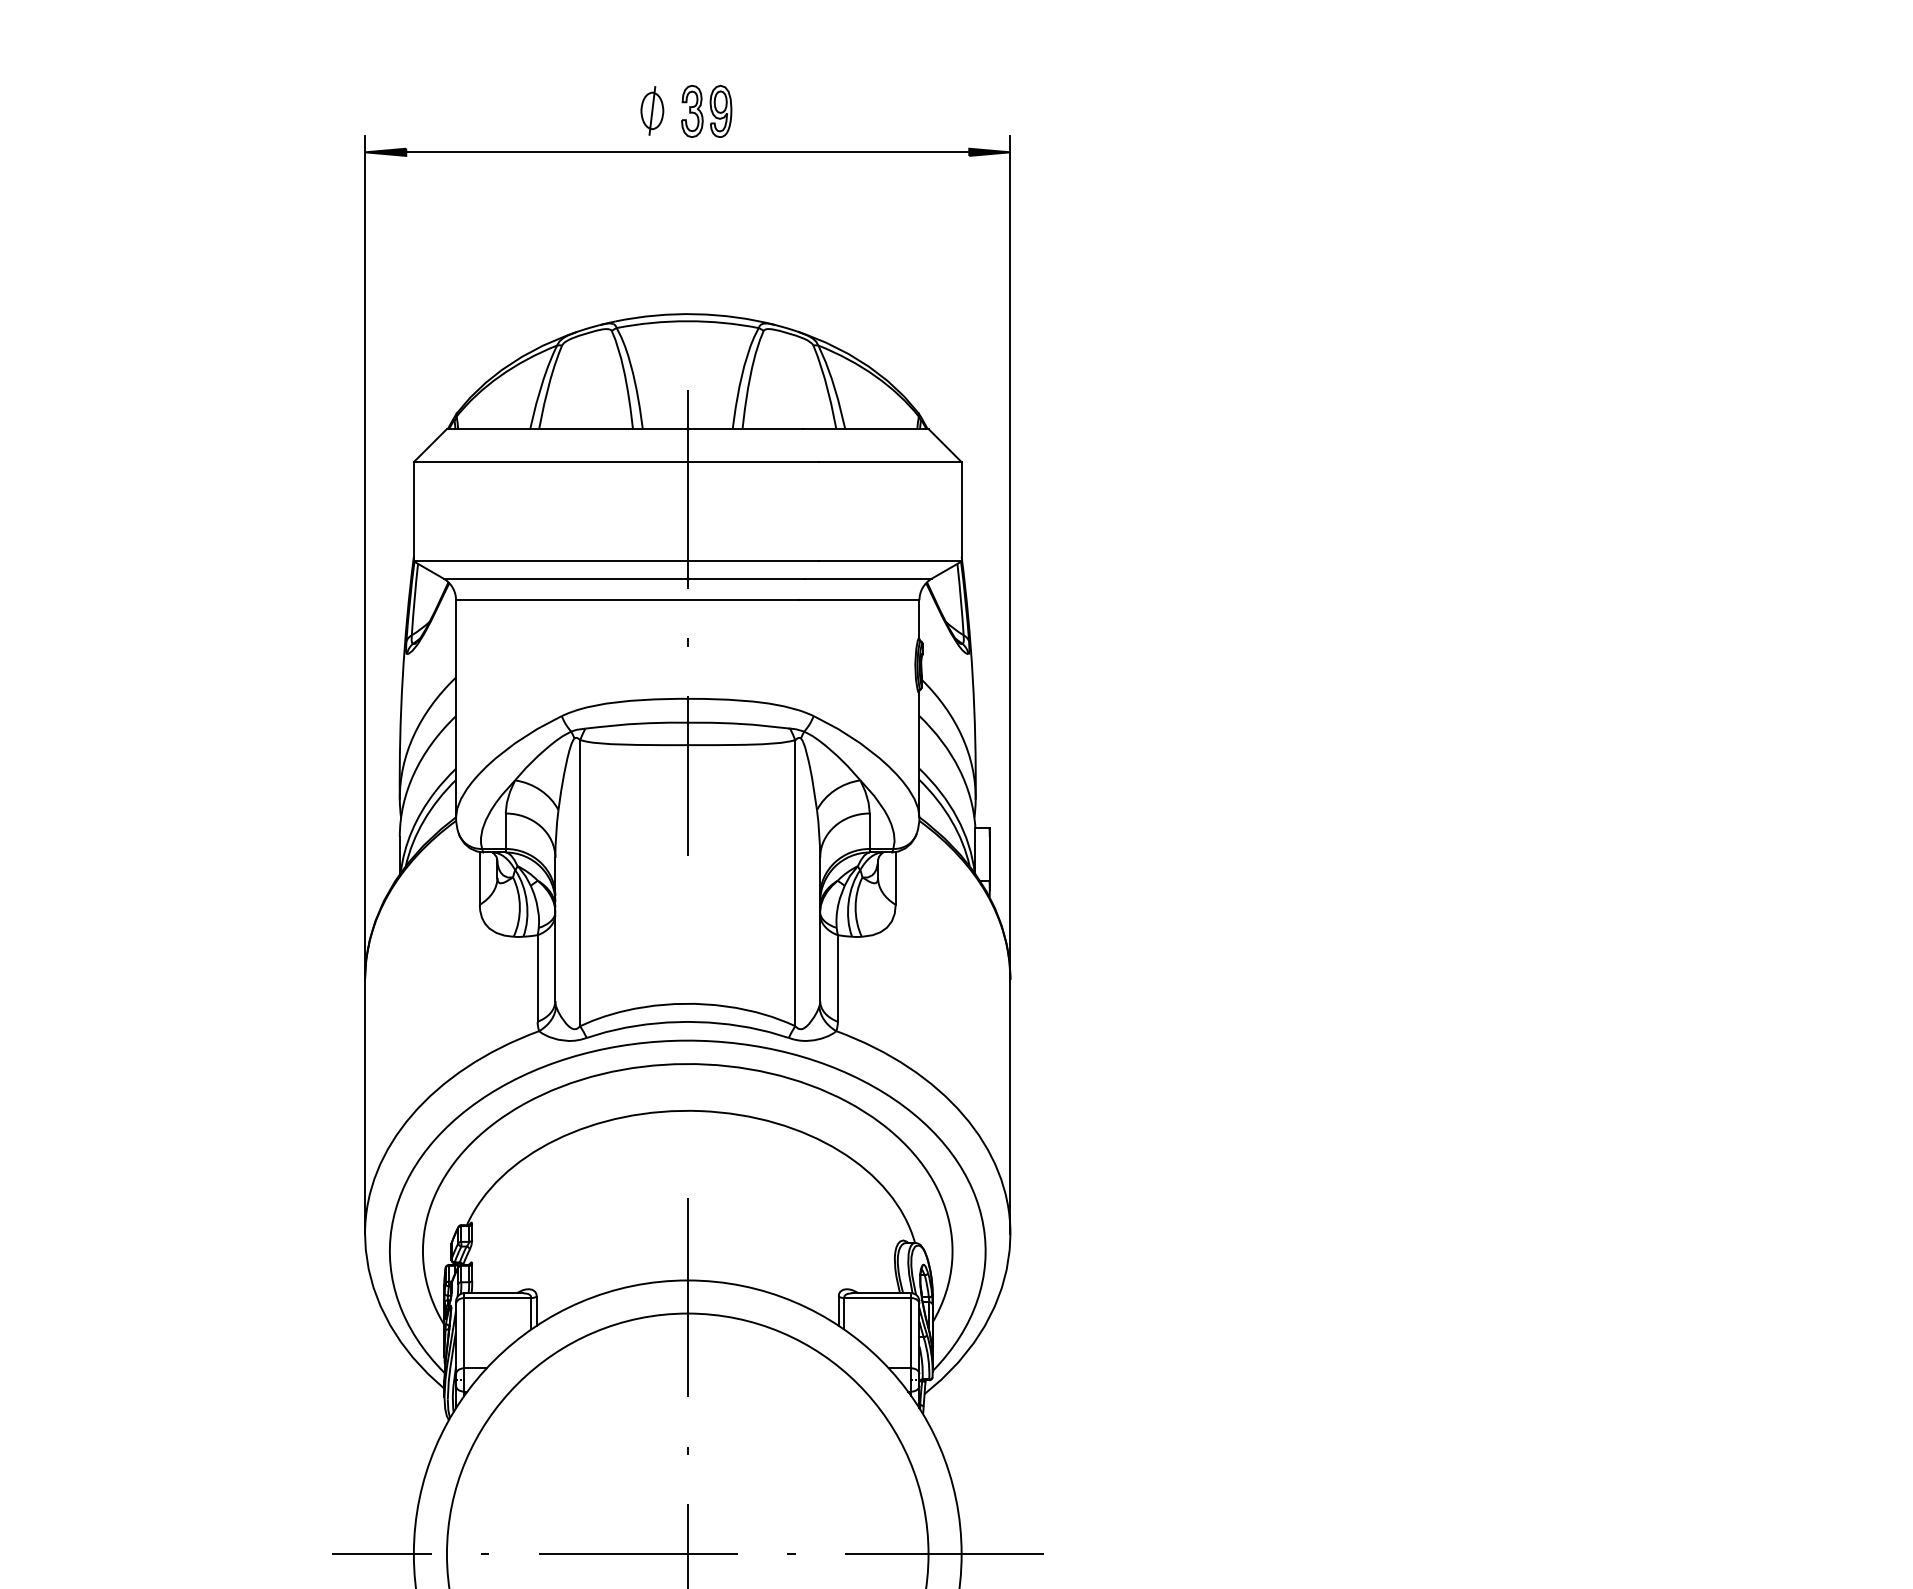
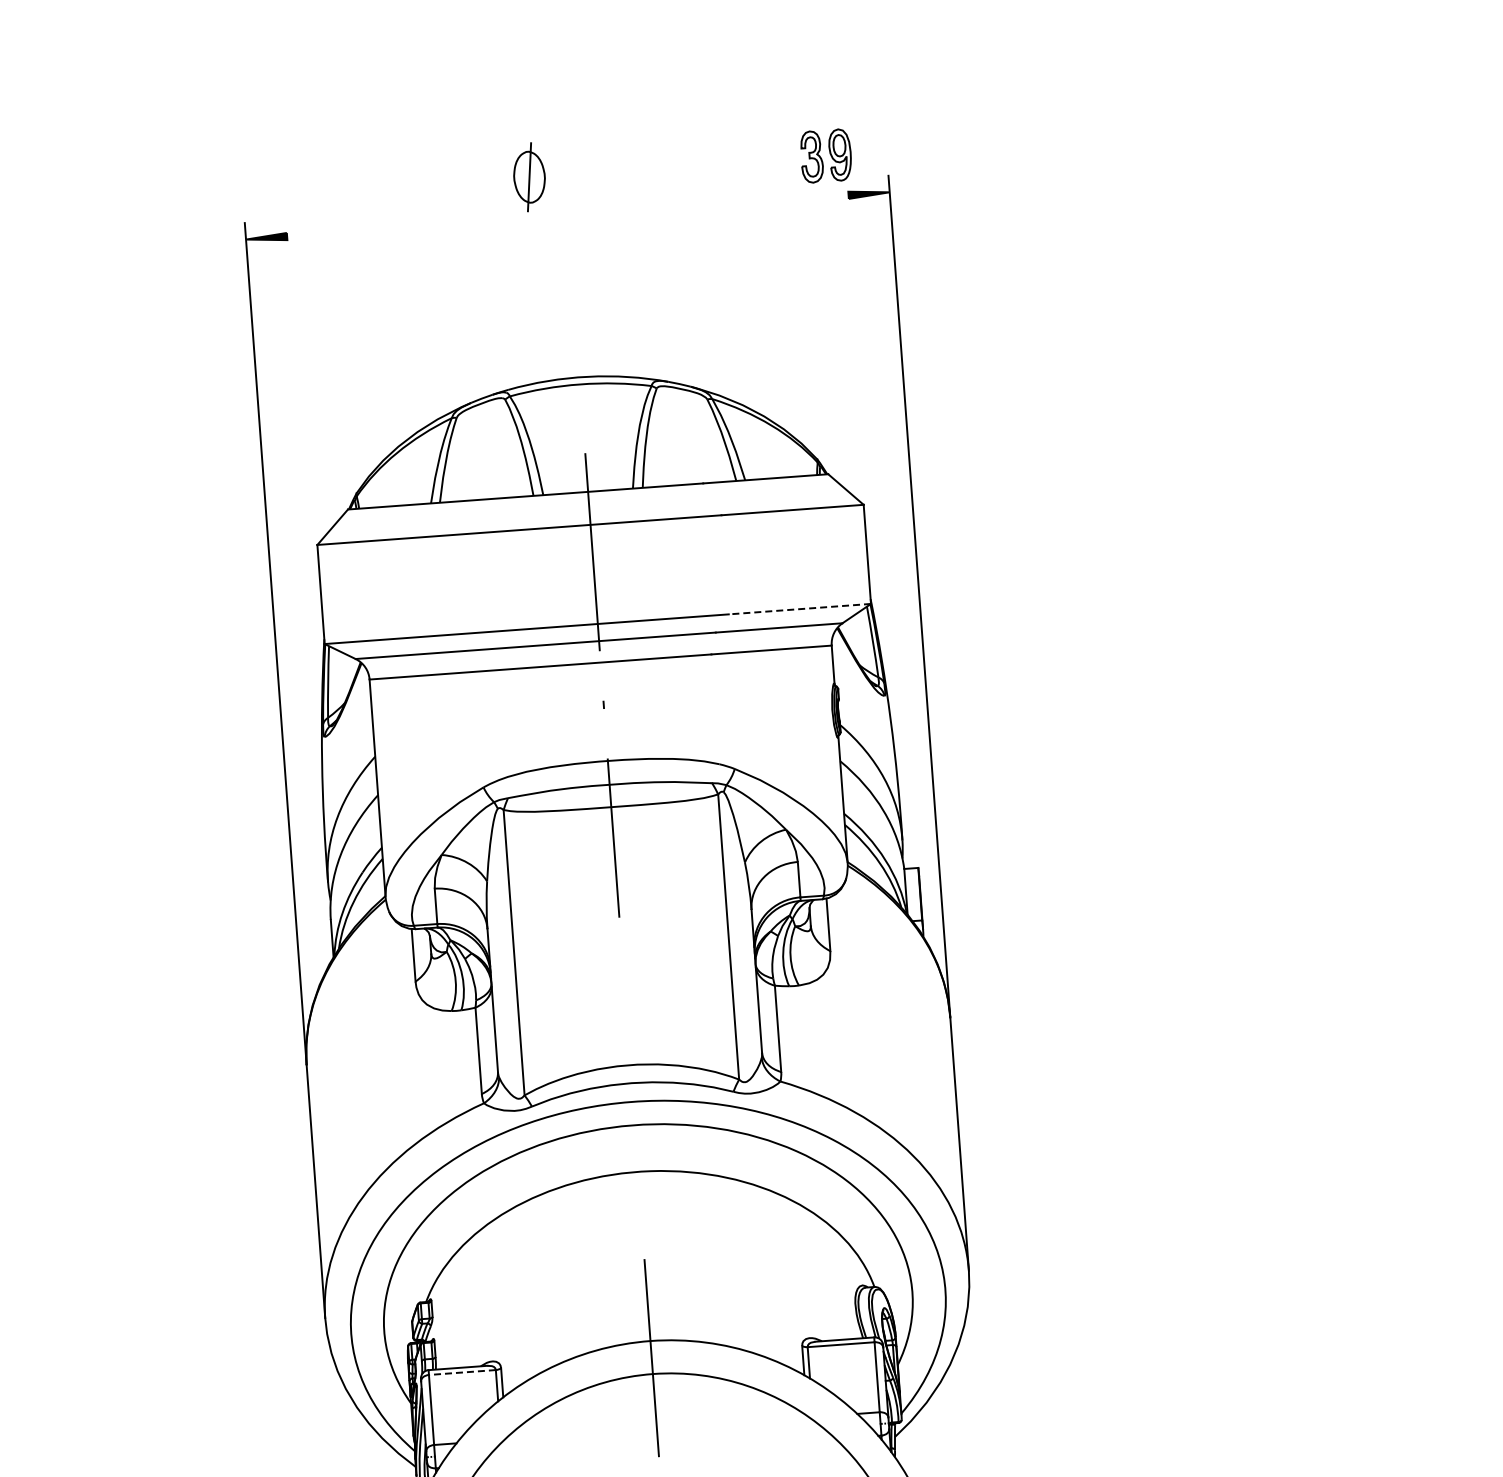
part: (652, 110) -> (529, 176), size x1.4
part: (706, 110) -> (825, 155), moved
line: (687, 152) -> (567, 216), removed
line: (889, 561) -> (799, 609), solid -> dashed
line: (497, 1298) -> (462, 1372), solid -> dashed

